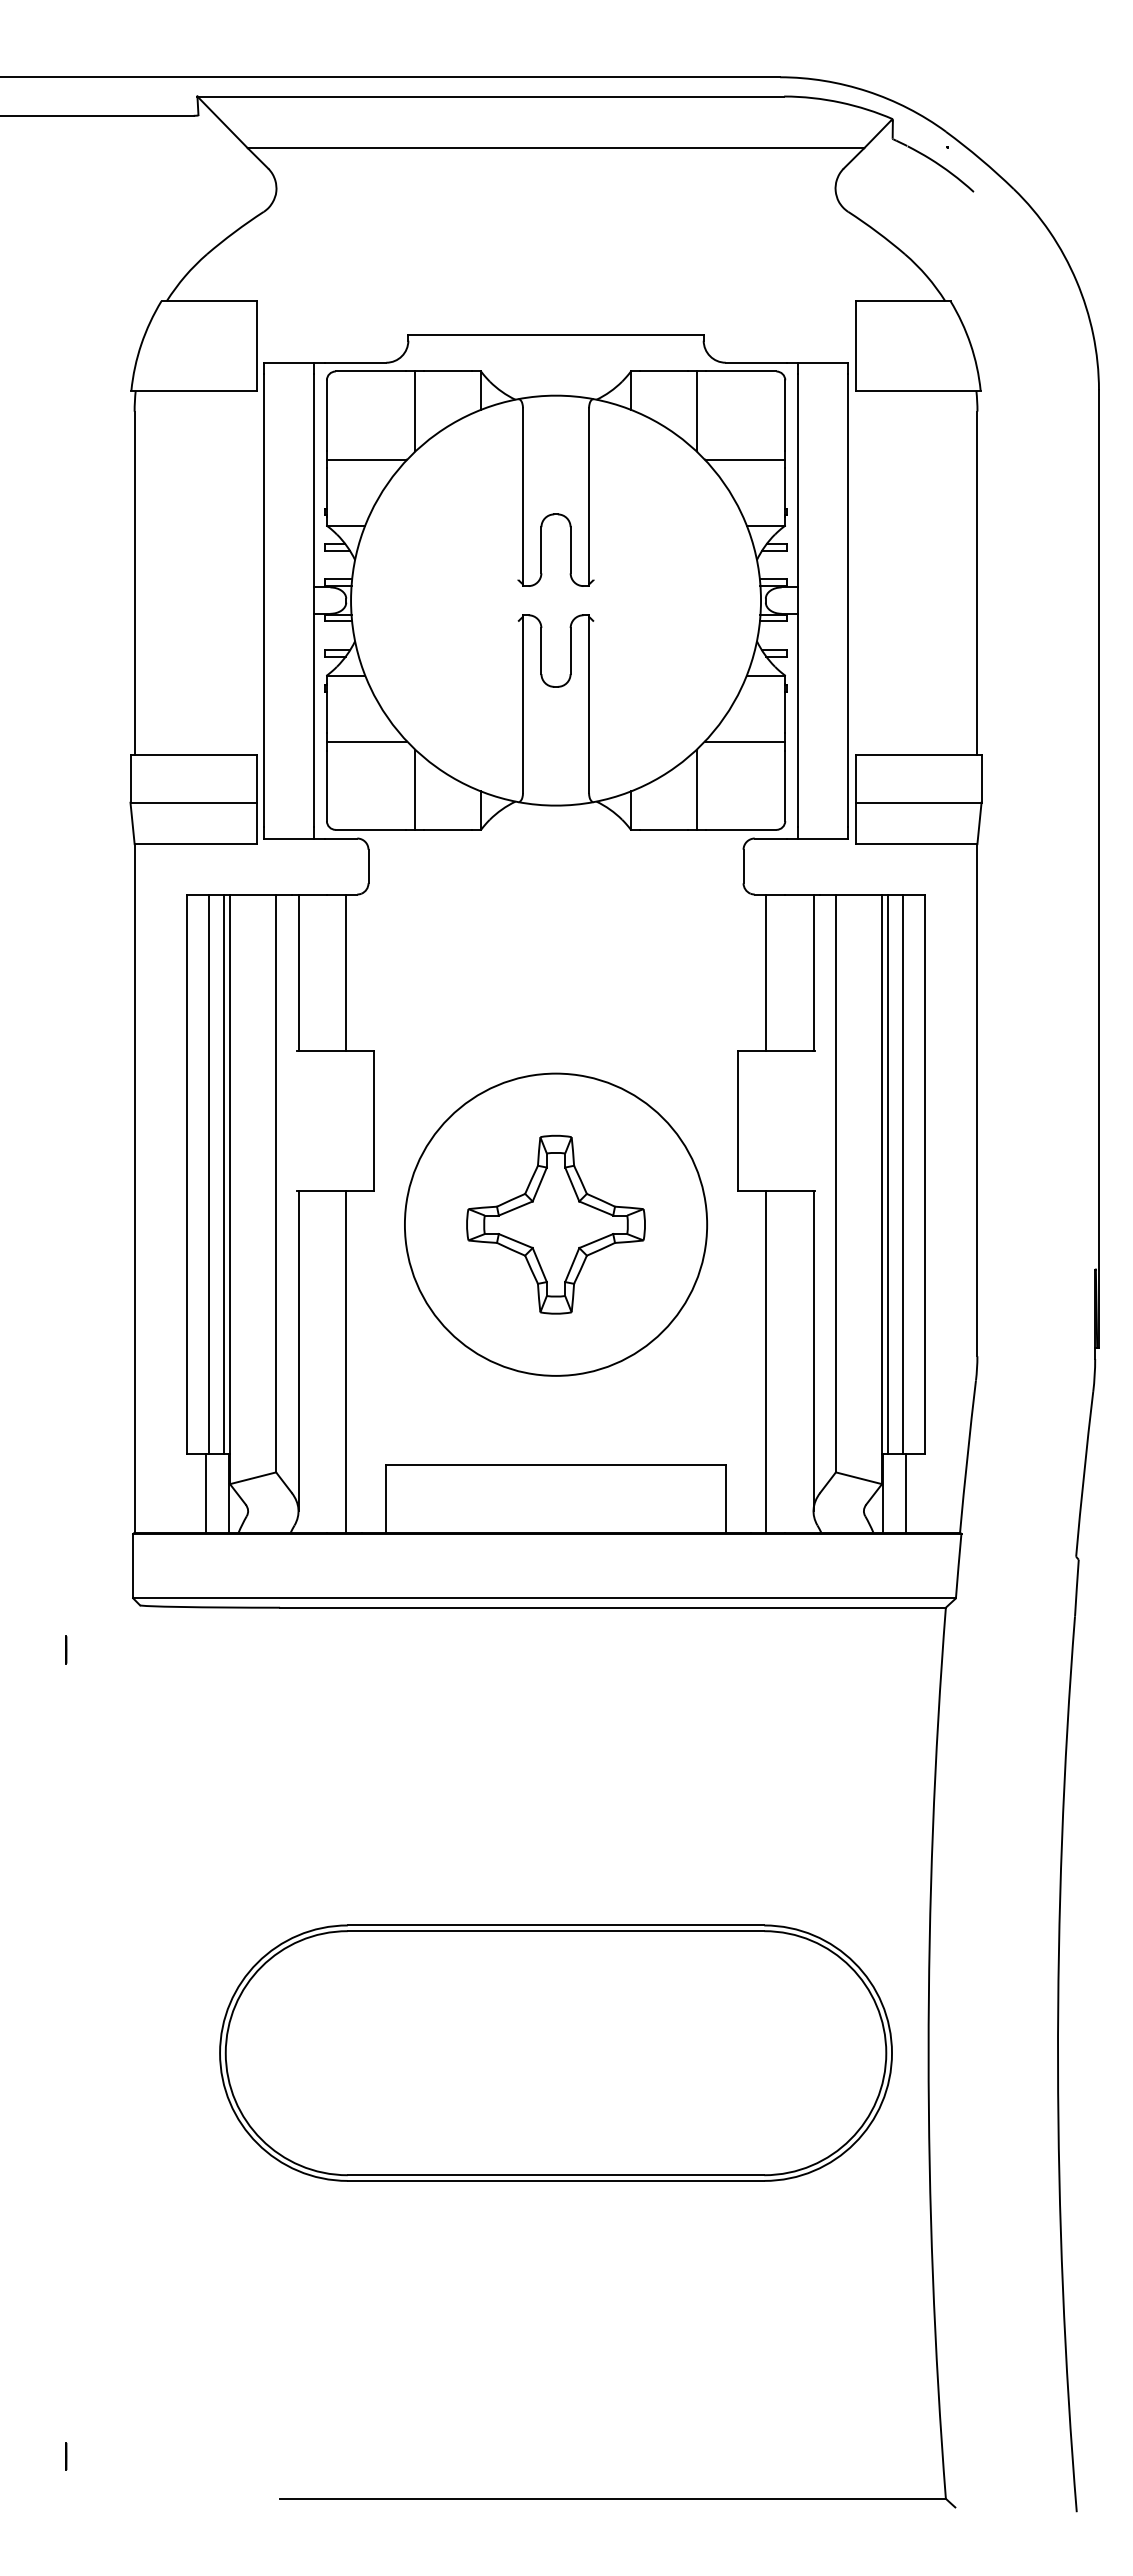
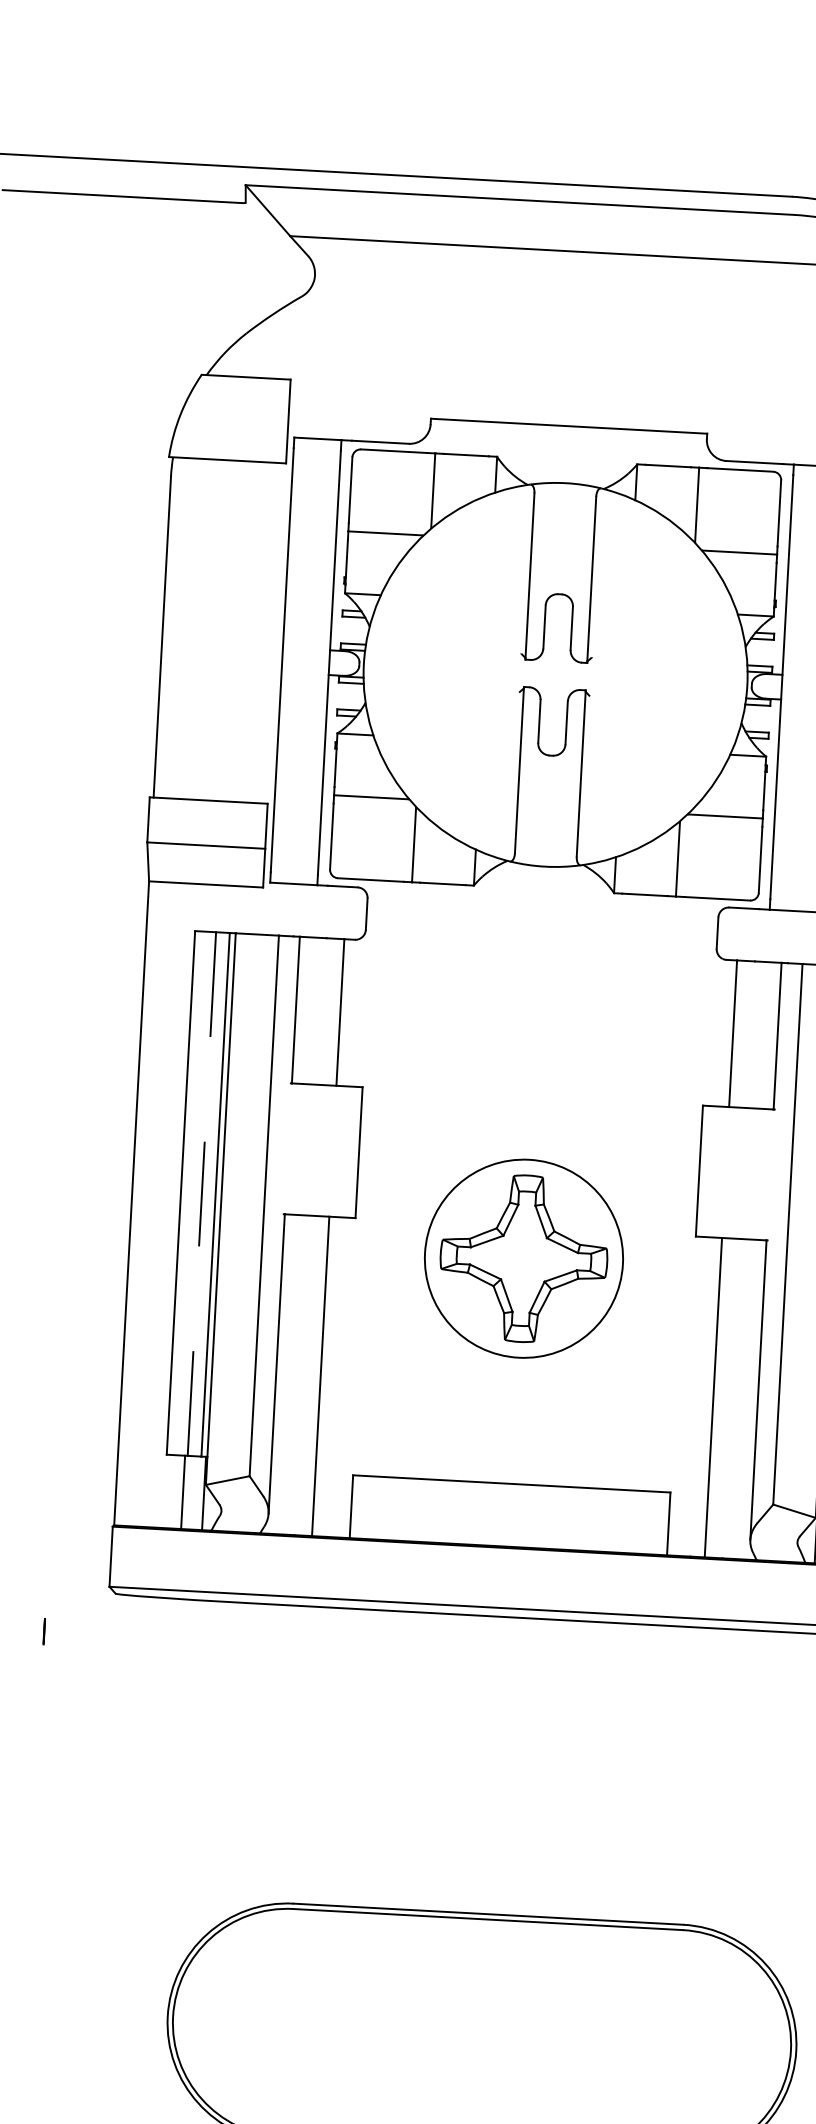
line: (208, 1174) -> (201, 1194), solid -> dashed
circle: (555, 1224) -> (523, 1258), size x0.7

